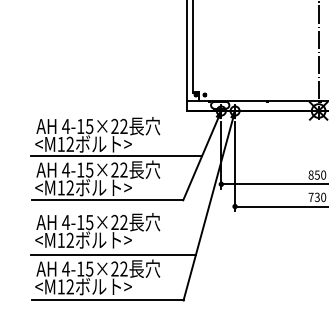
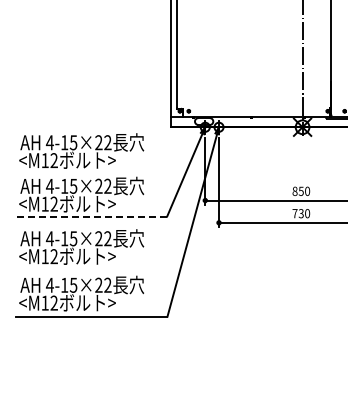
line: (116, 155) -> (100, 171), removed
line: (107, 200) -> (91, 216), solid -> dashed
line: (112, 255) -> (96, 271), removed

